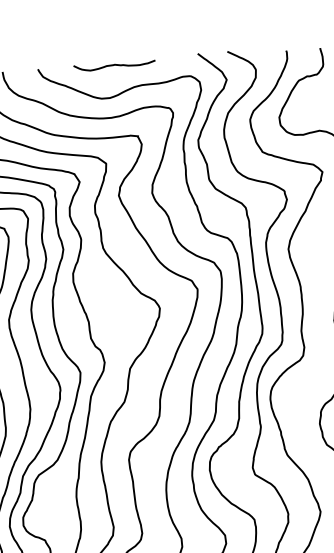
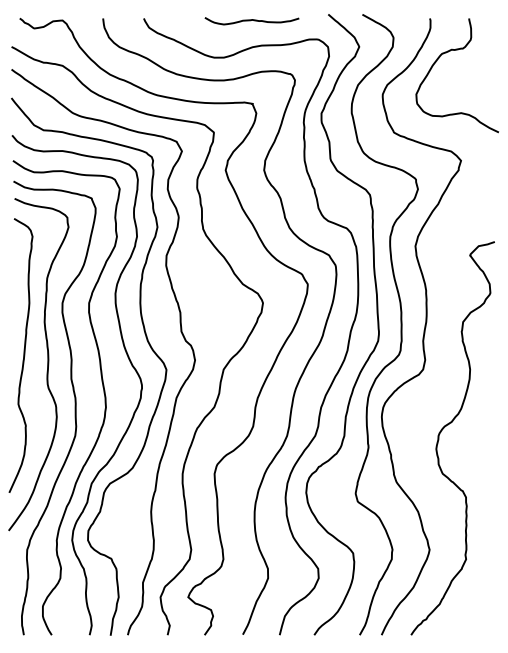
curve: (114, 65) -> (251, 20), moved

